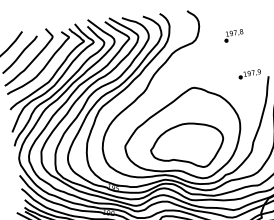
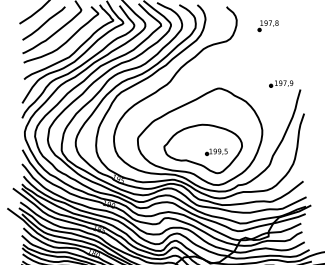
part: (233, 36) -> (267, 26), moved
part: (200, 146) -> (216, 151), added

